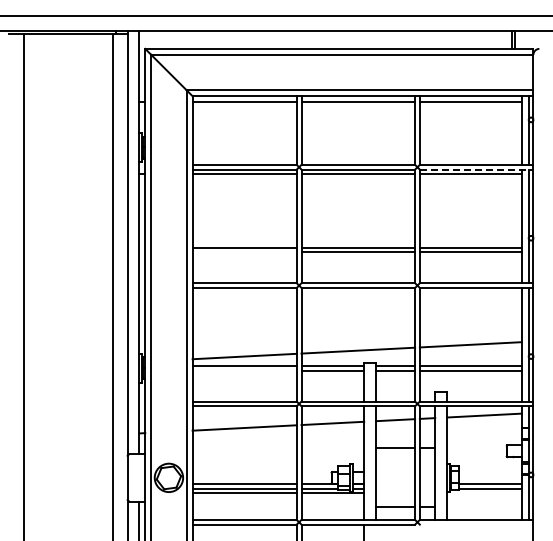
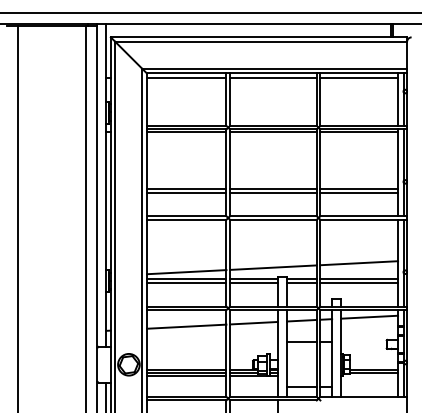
line: (476, 169) -> (363, 129), dashed -> solid
line: (244, 252) -> (186, 192), added
line: (244, 370) -> (186, 282), added

